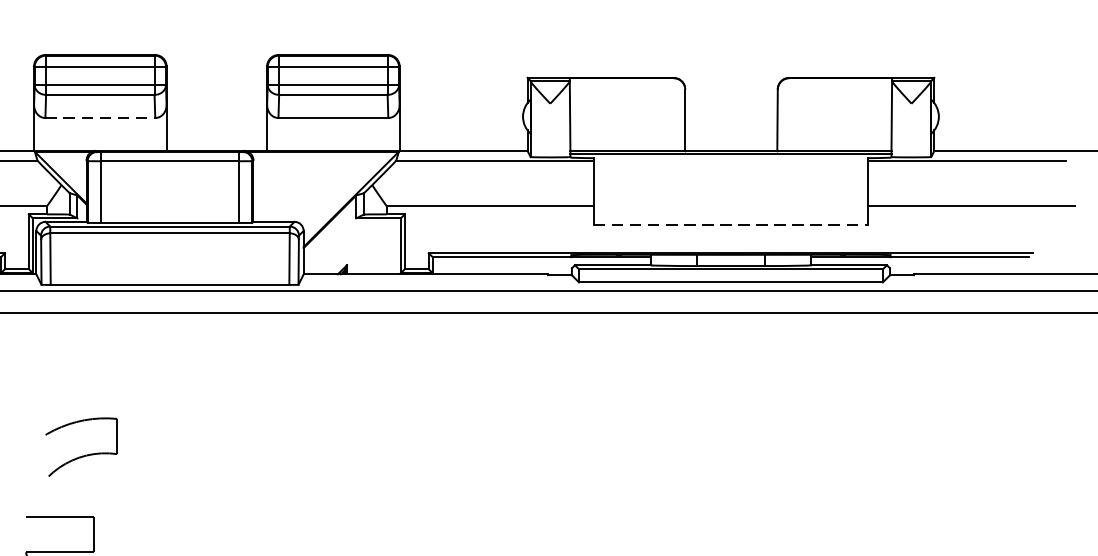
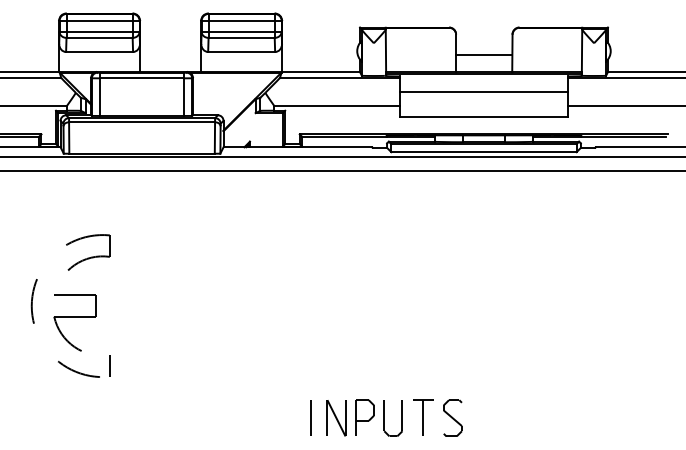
line: (101, 117) -> (100, 51), dashed -> solid
line: (731, 123) -> (484, 55), added
line: (730, 182) -> (483, 91), added
line: (730, 223) -> (483, 116), dashed -> solid

